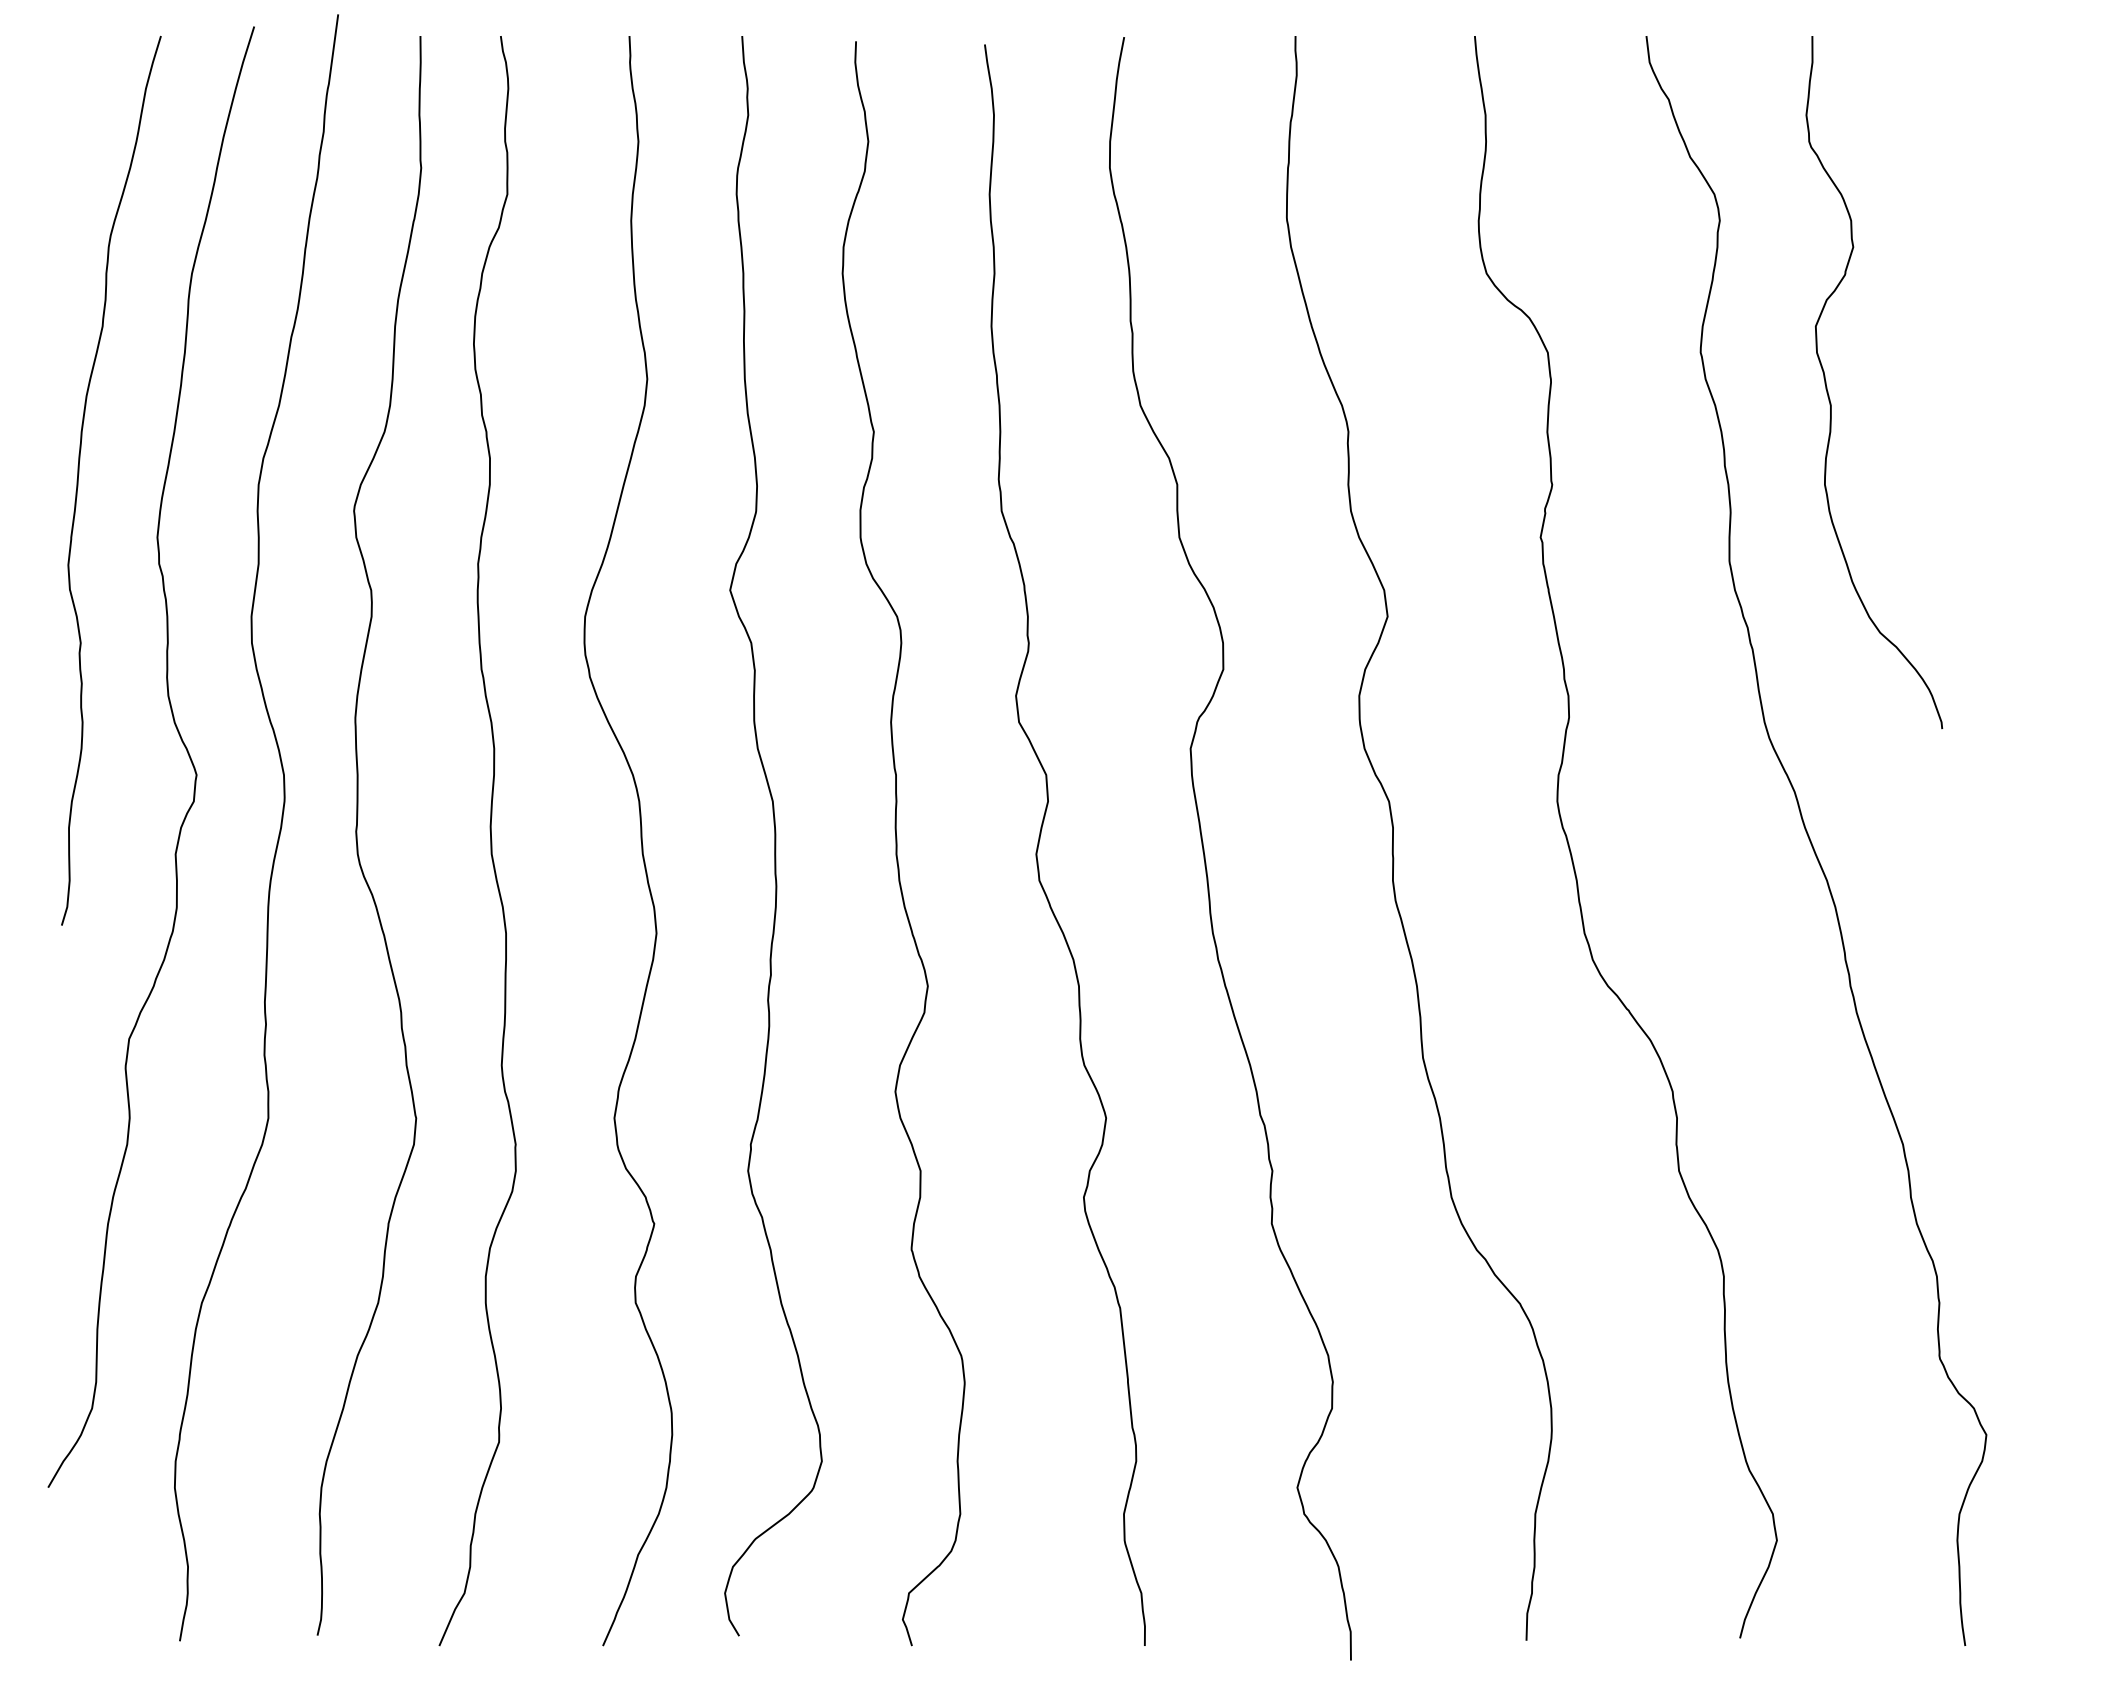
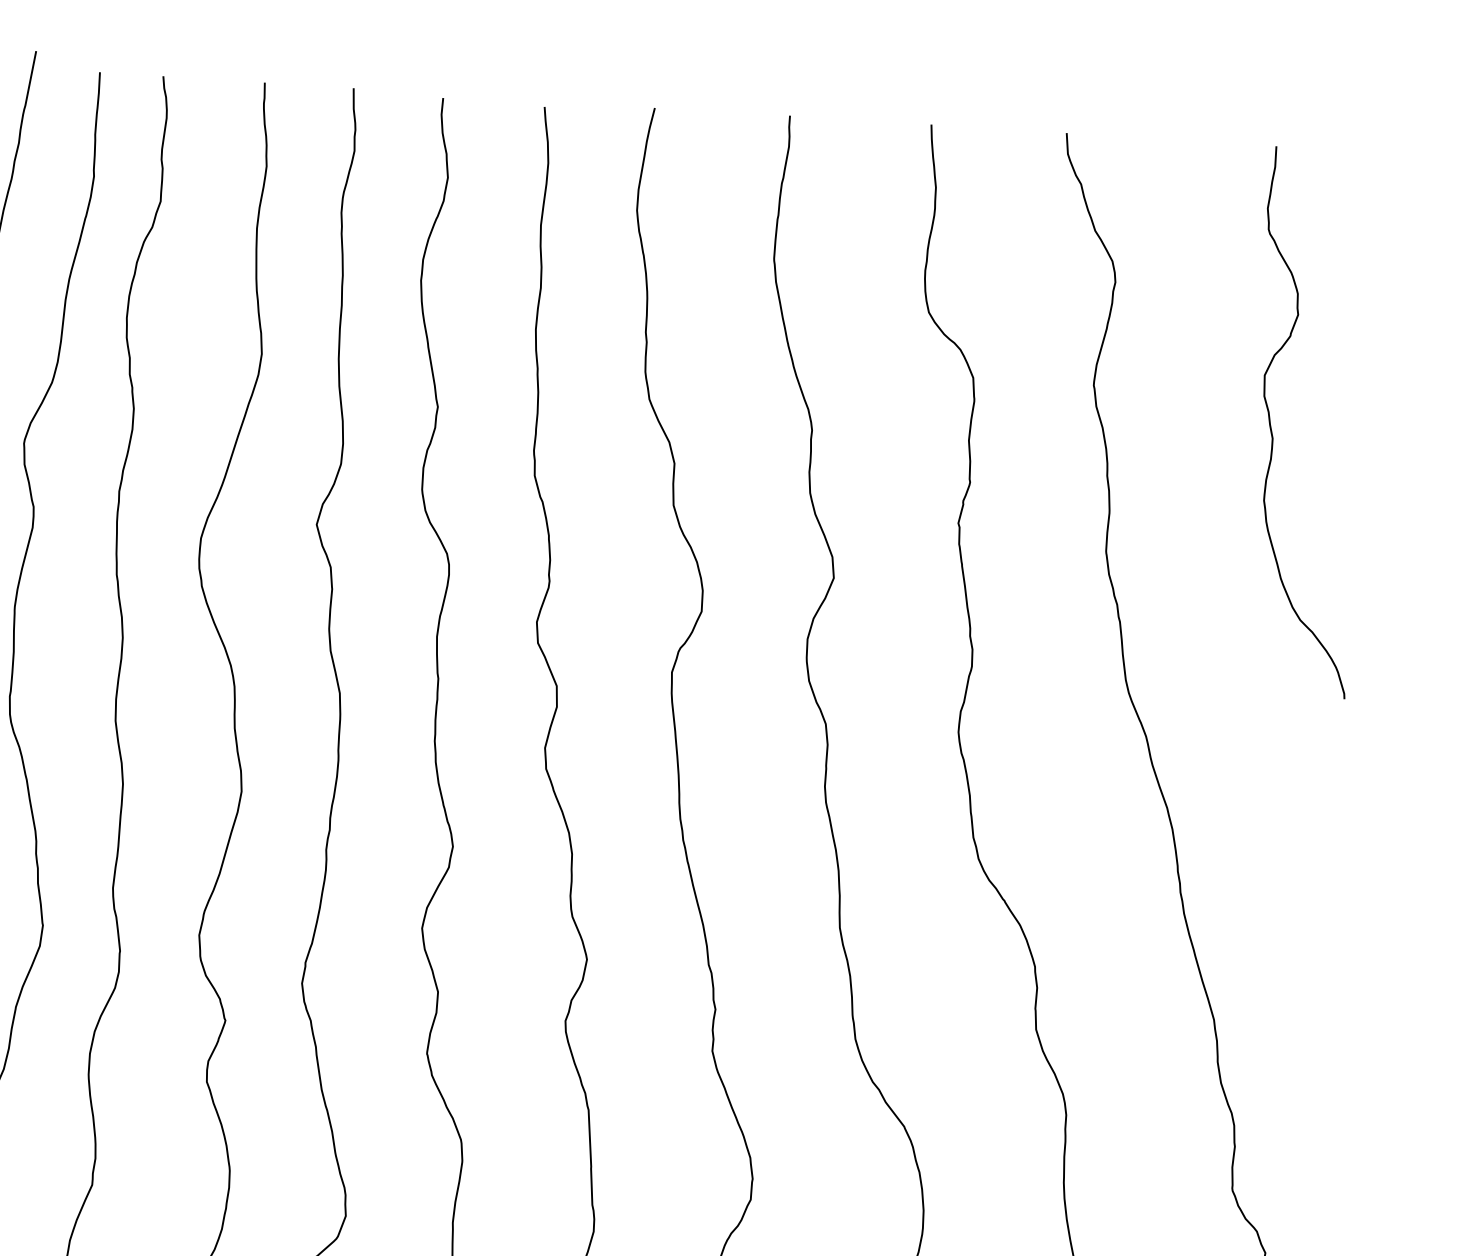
curve: (1829, 395) -> (1272, 430), moved

